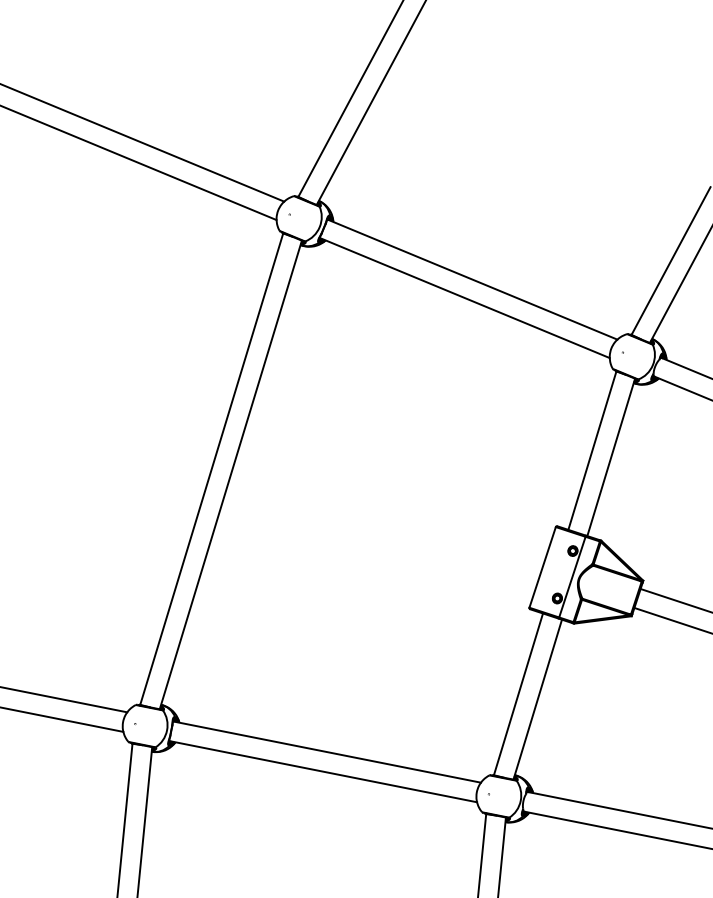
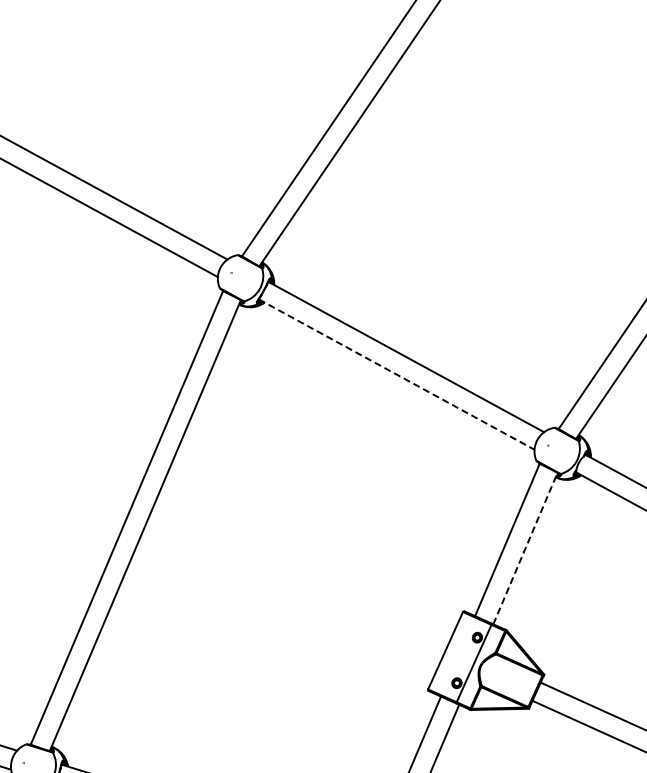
line: (464, 298) -> (396, 375), solid -> dashed
line: (611, 456) -> (525, 547), solid -> dashed

